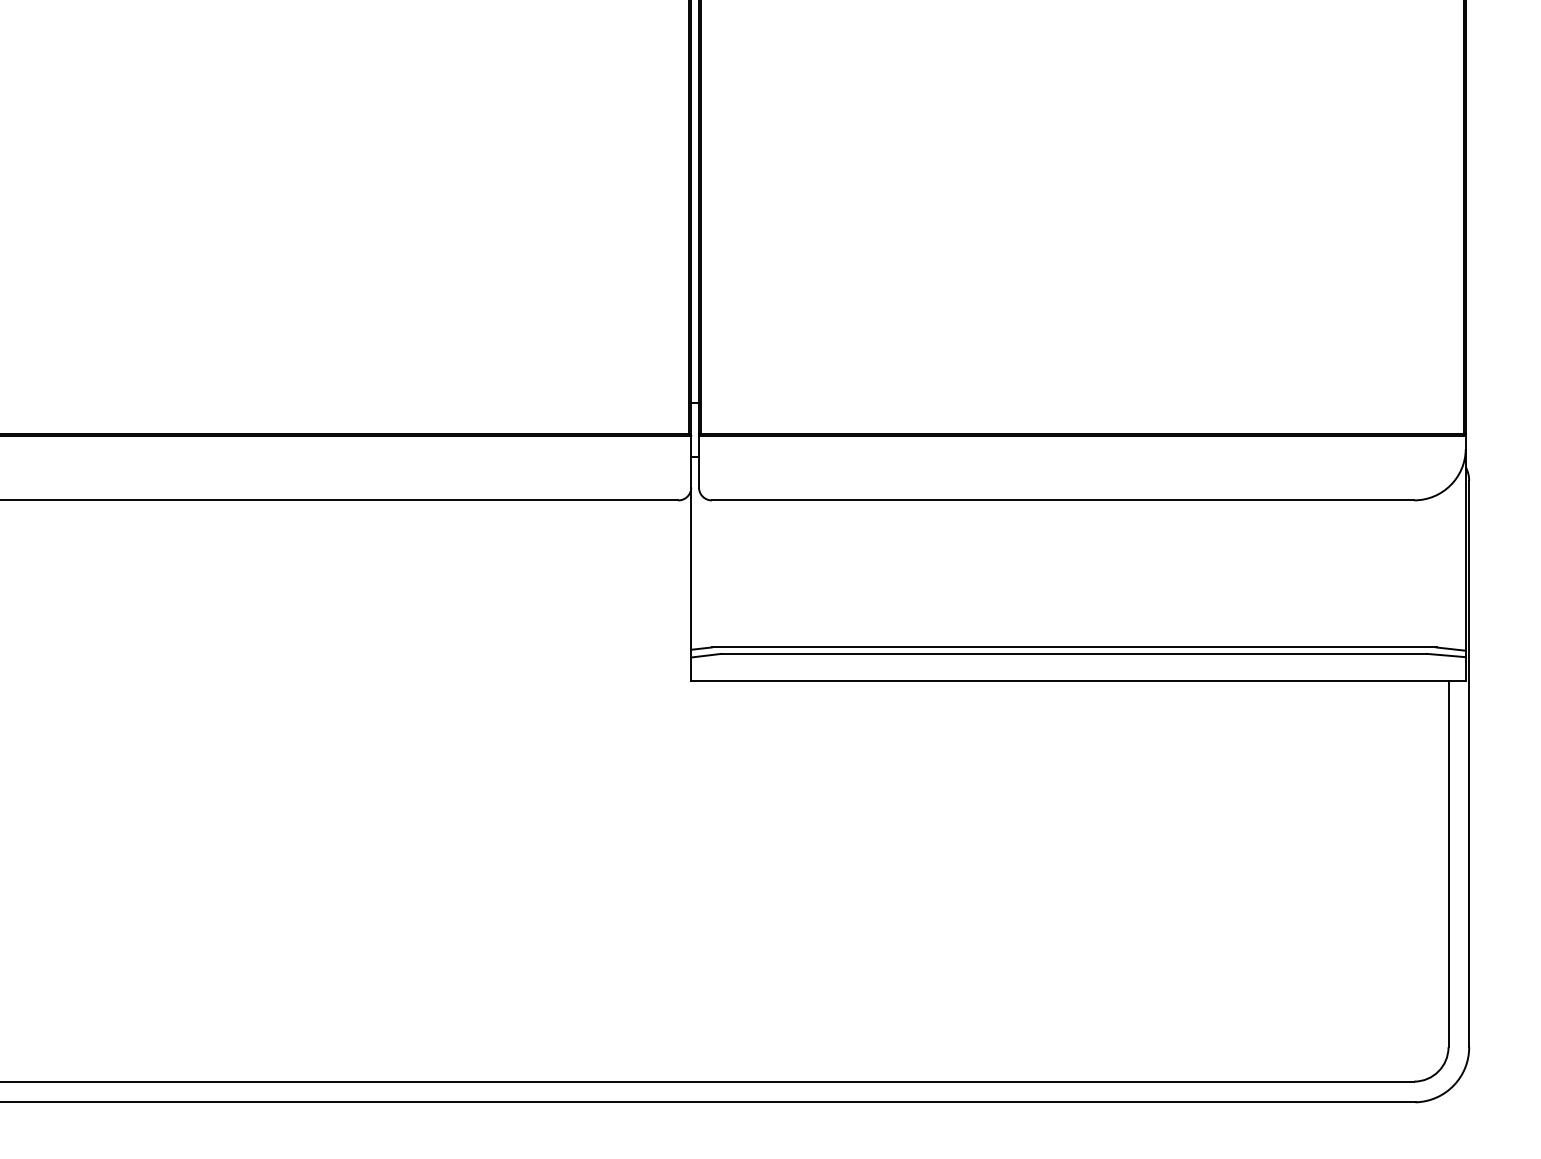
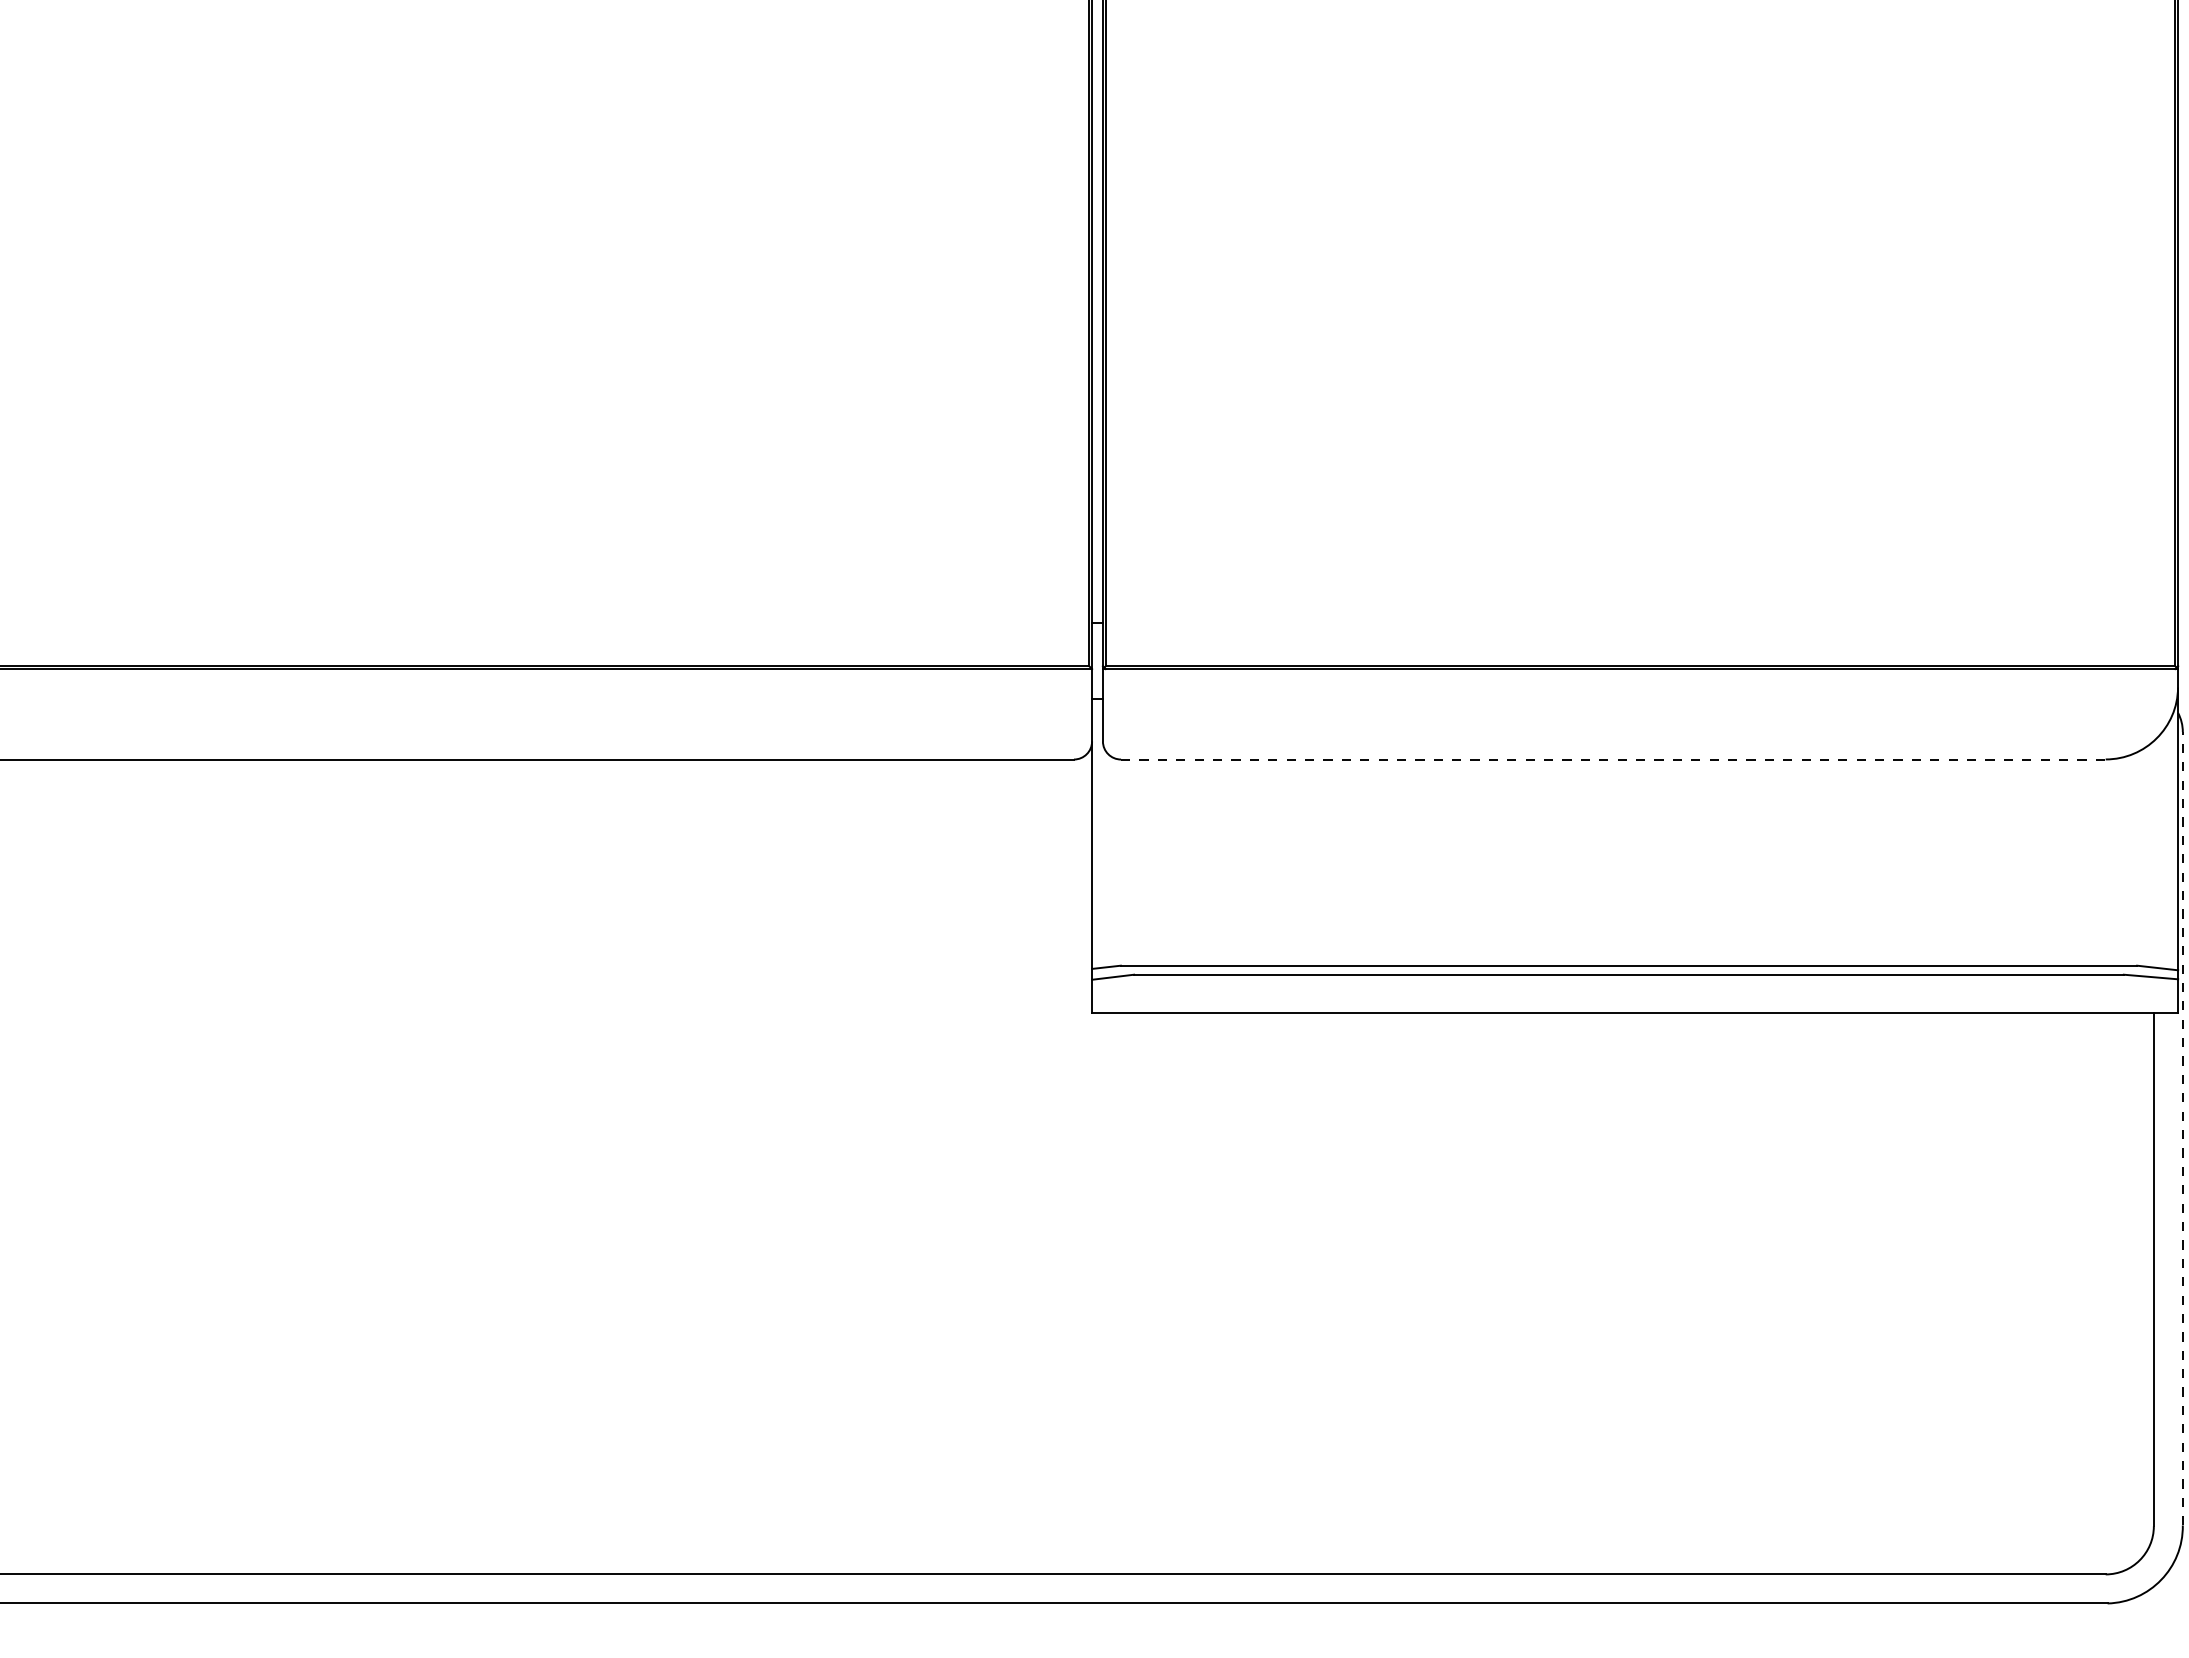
line: (1063, 500) -> (1613, 759), solid -> dashed
line: (1468, 763) -> (2182, 1128), solid -> dashed

